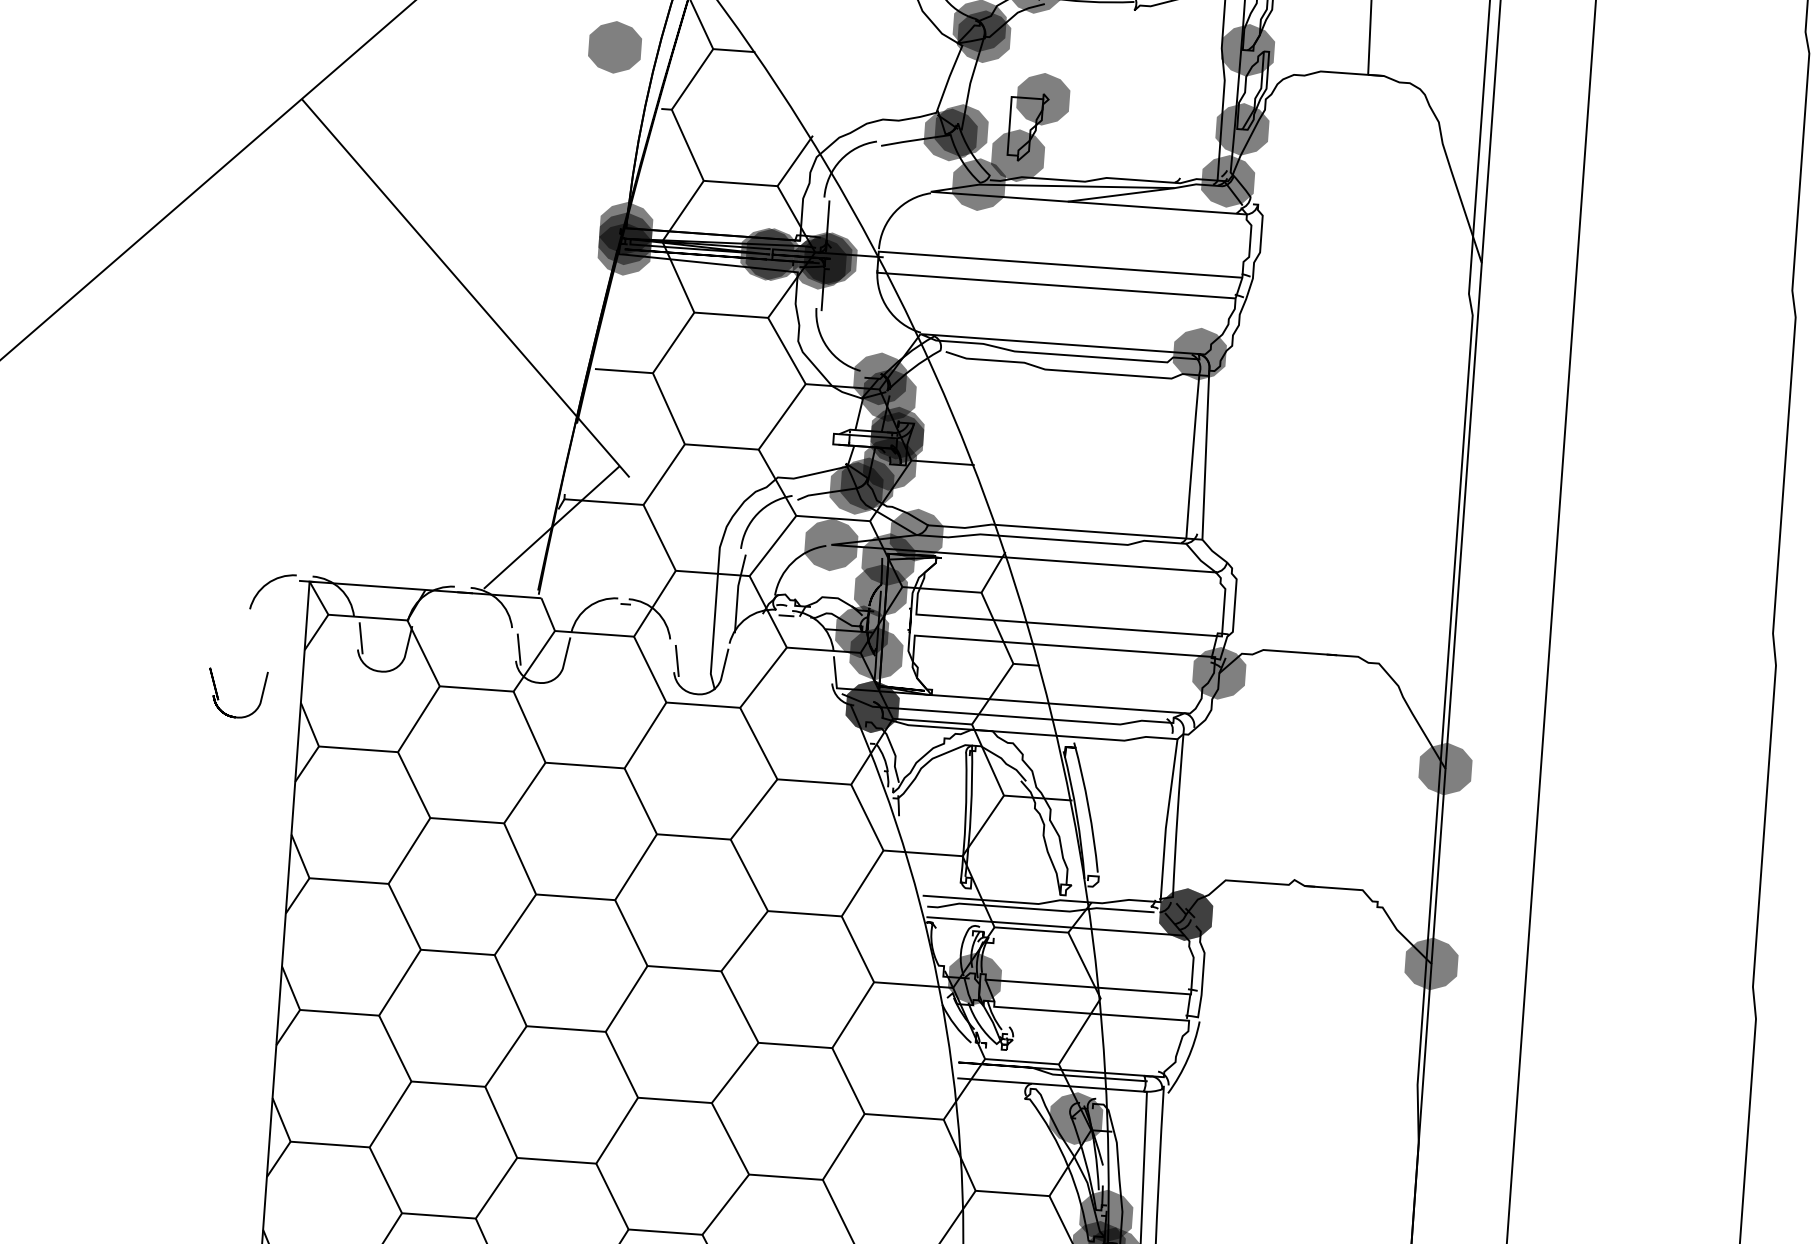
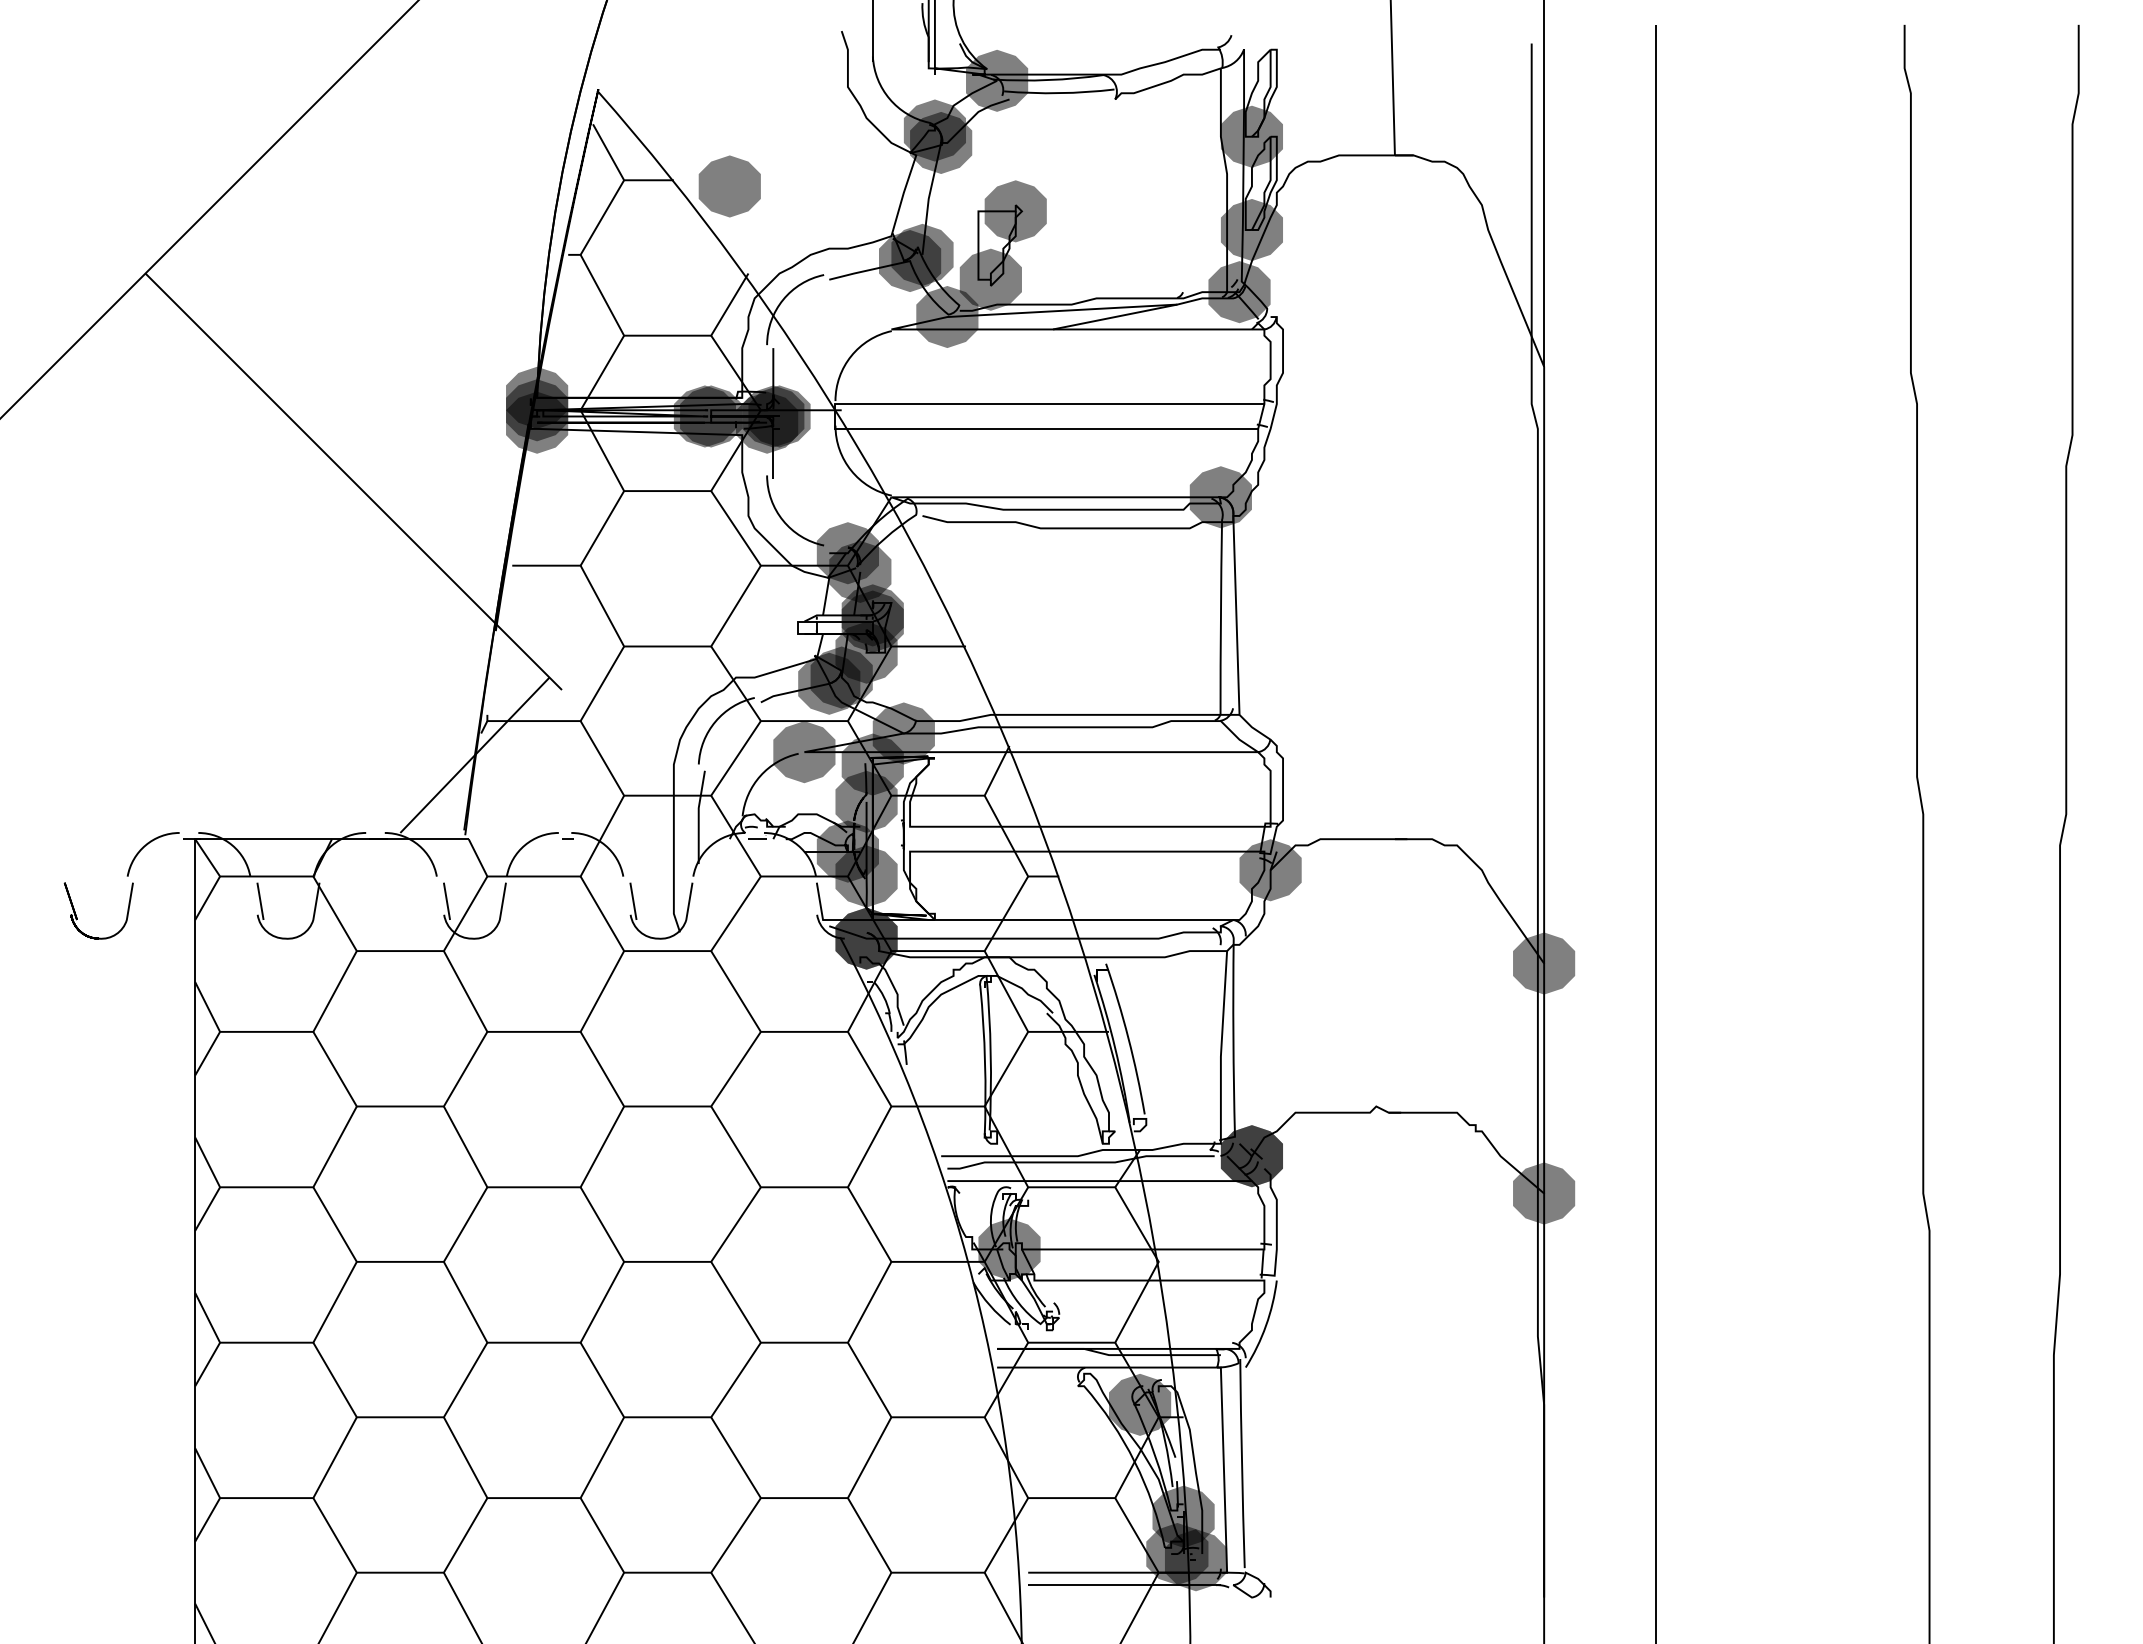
part: (614, 47) -> (729, 186), moved
part: (218, 698) -> (77, 917), moved

